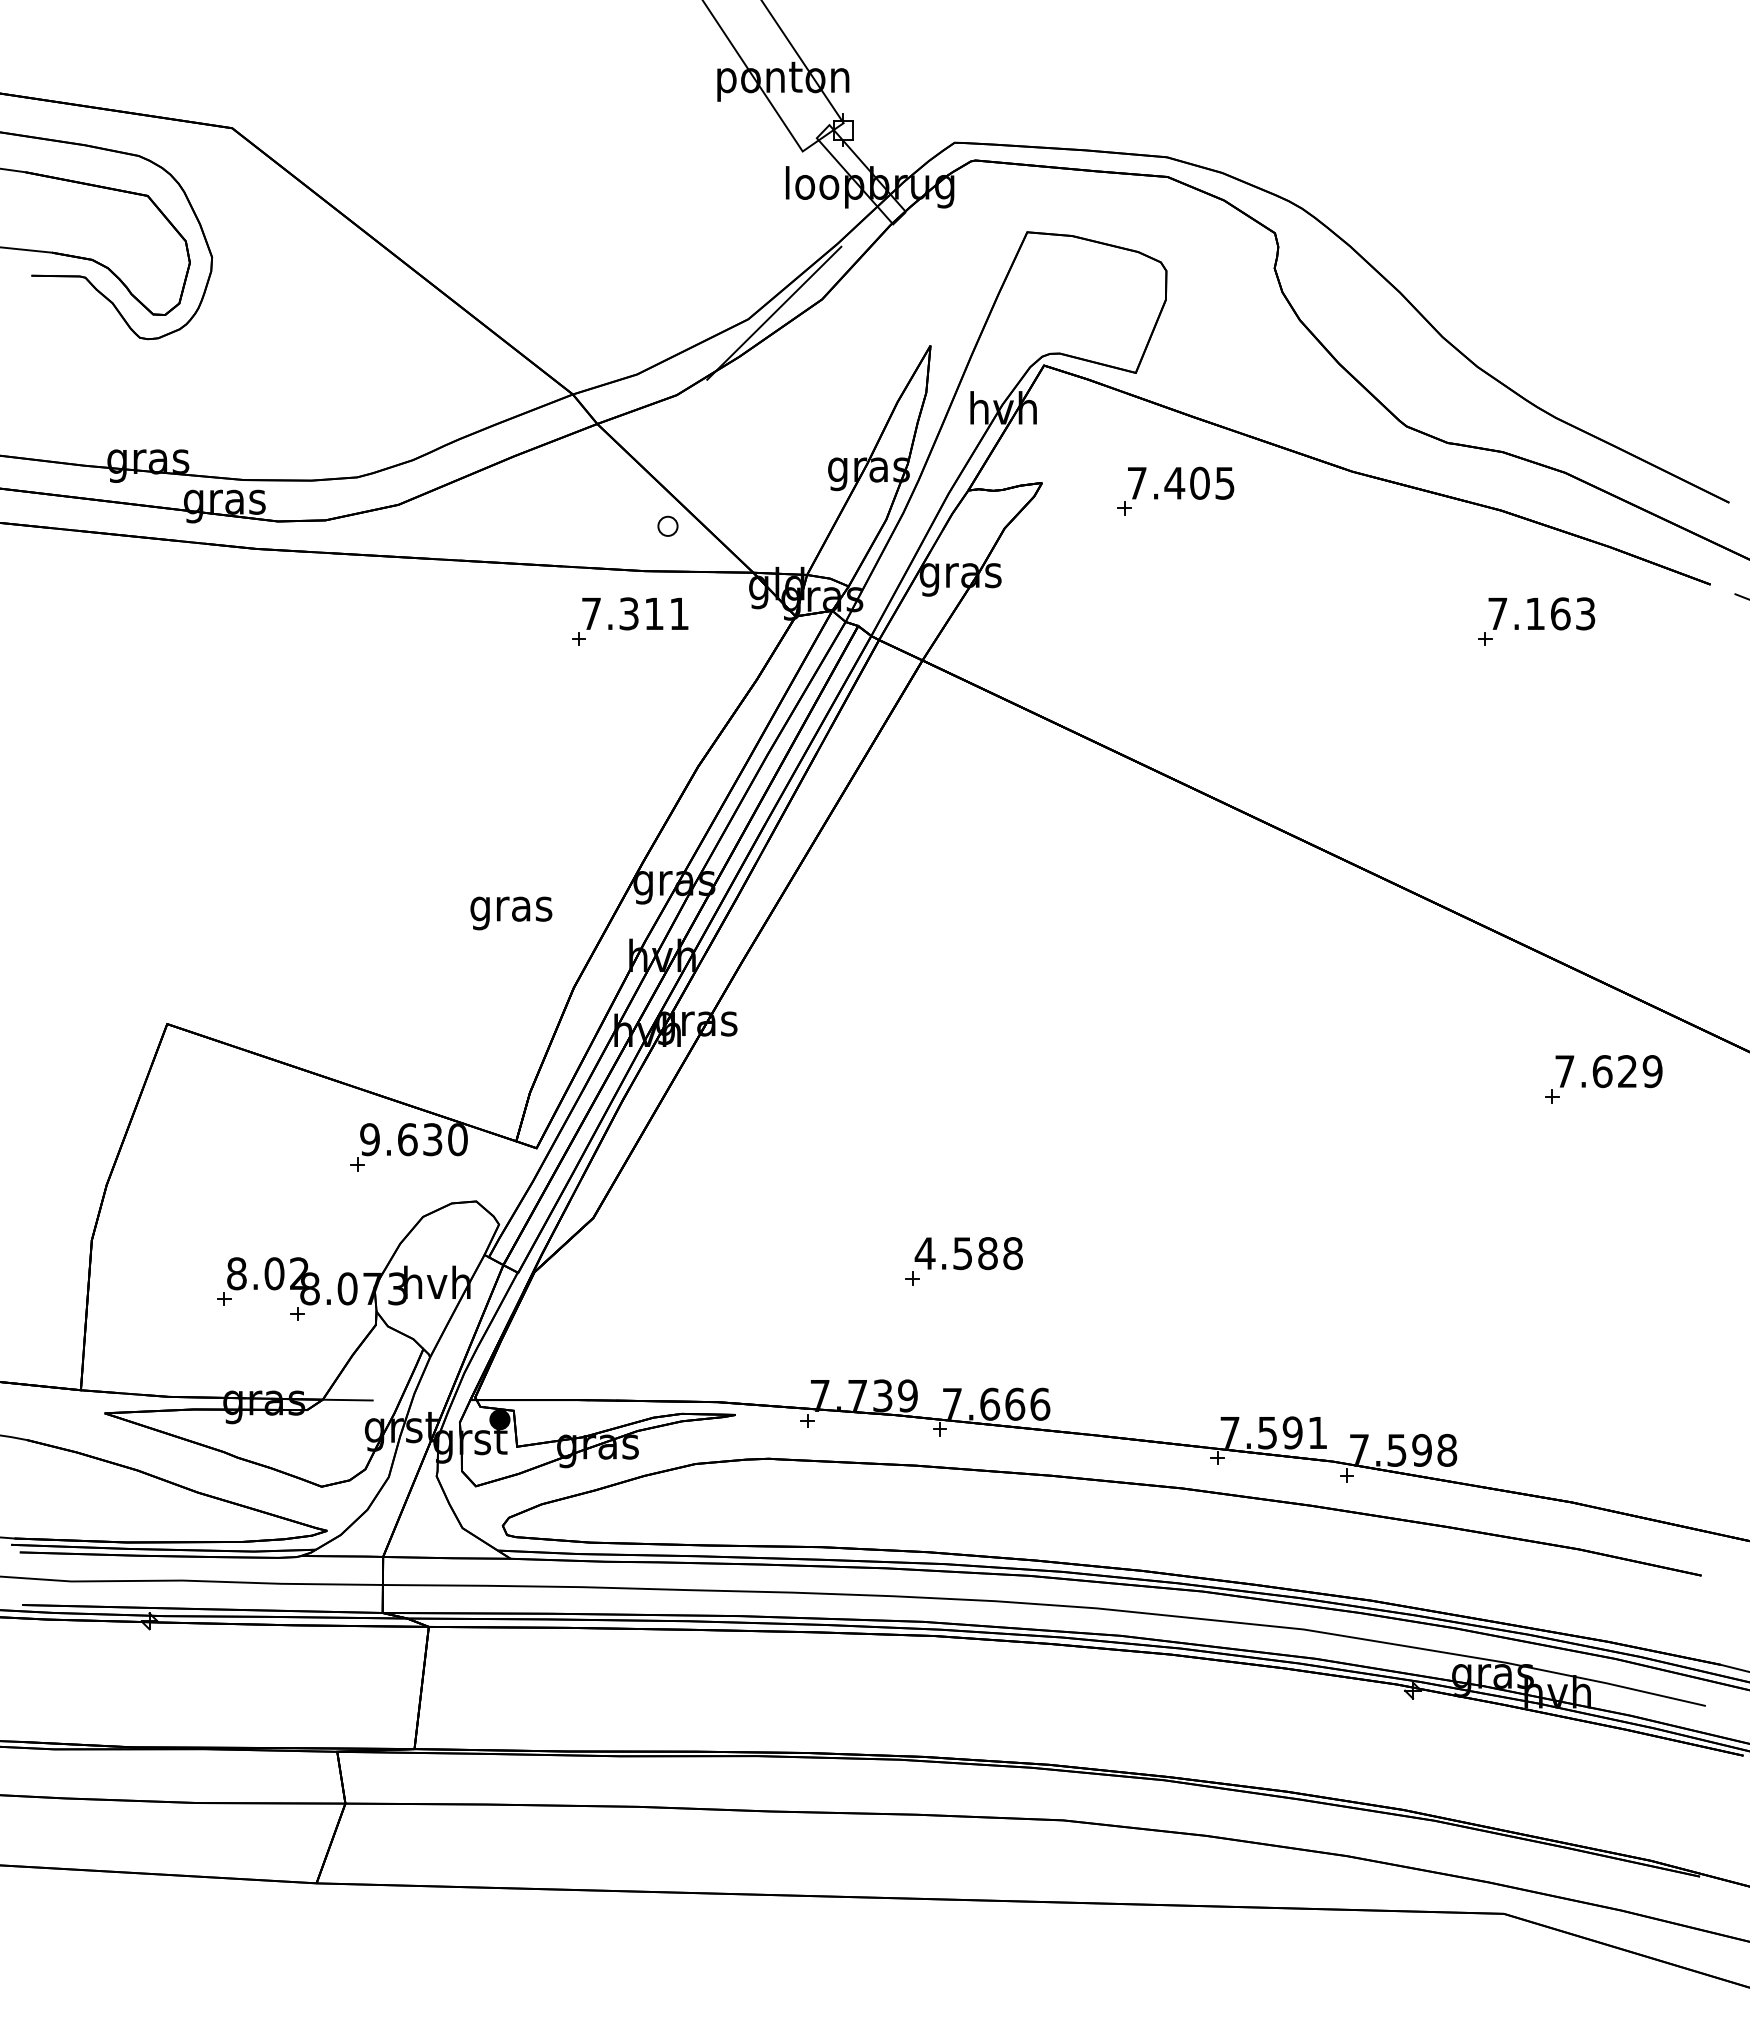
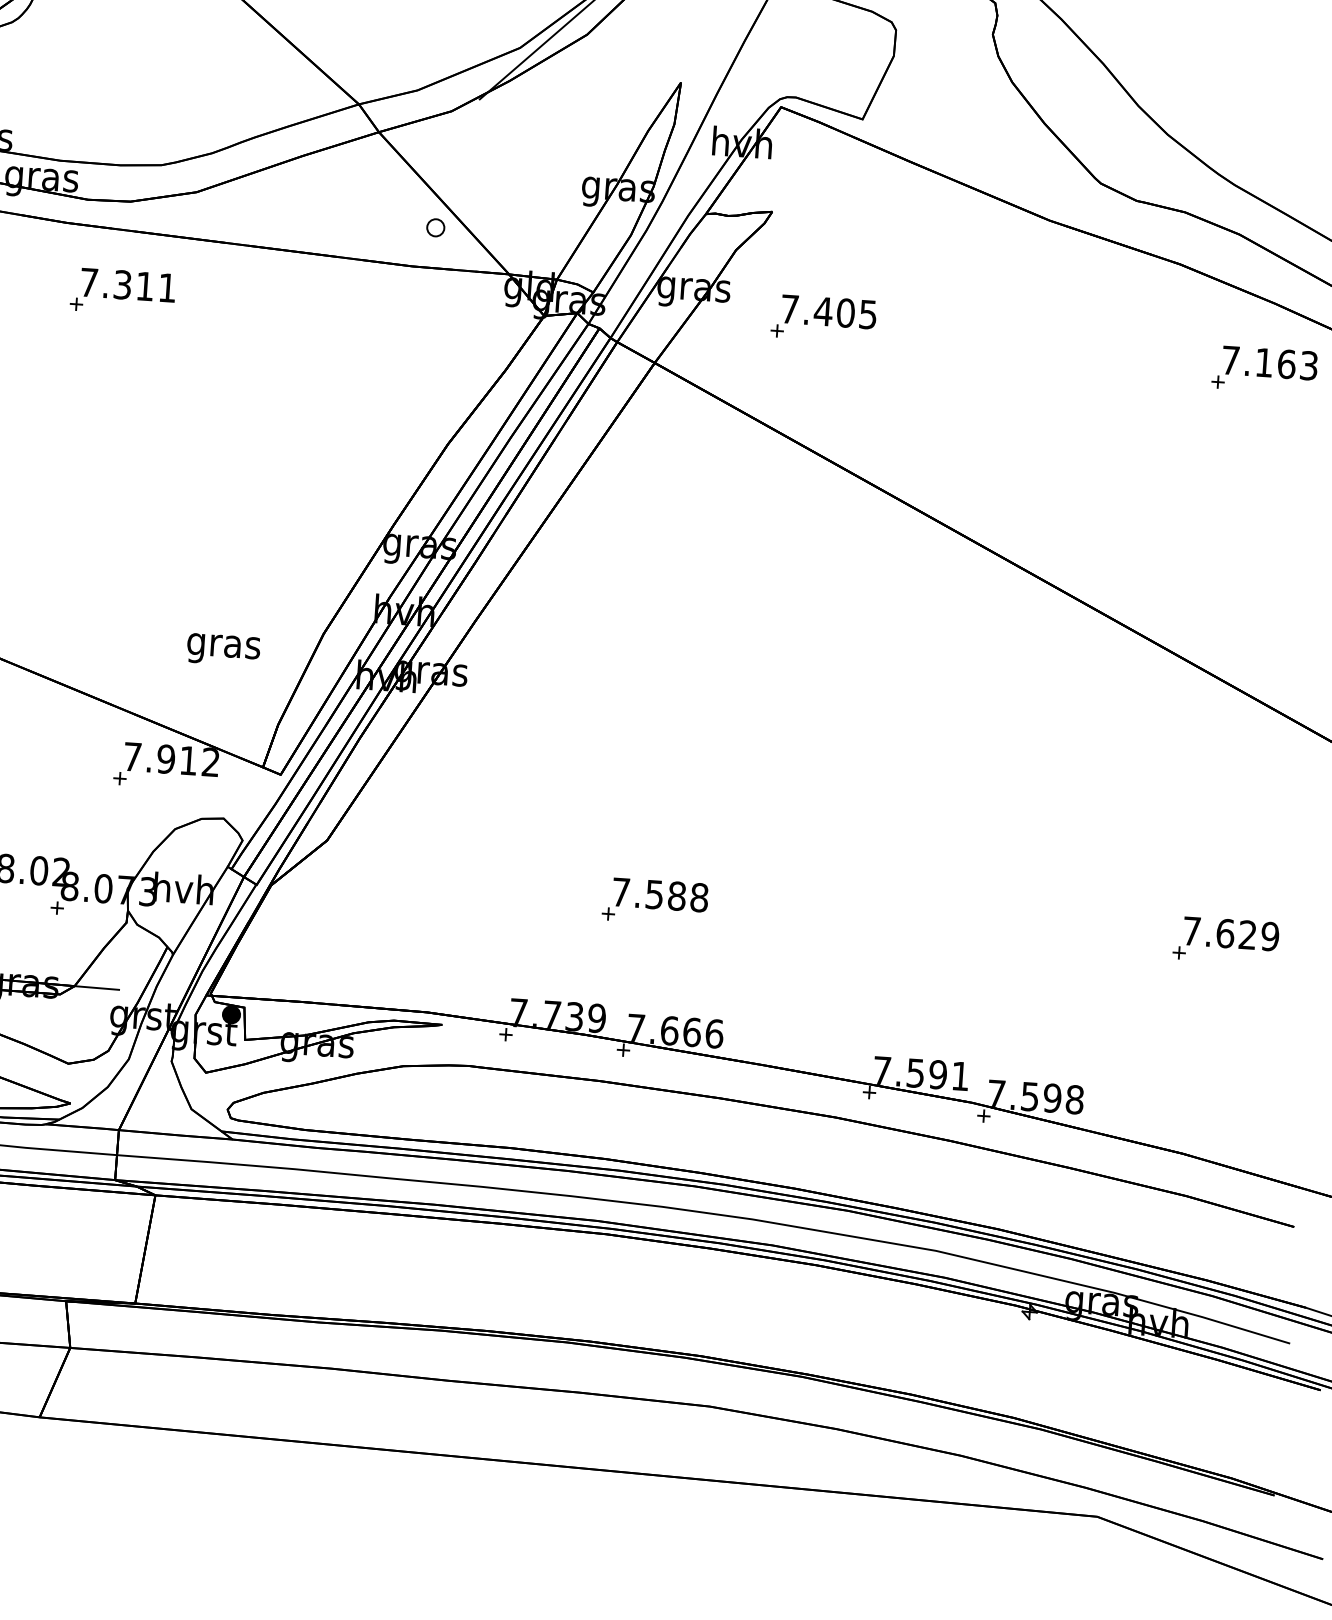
part: (1175, 490) -> (823, 318), moved
part: (630, 621) -> (123, 291), moved
part: (1536, 621) -> (1264, 369), moved
text: (511, 913) -> (223, 650), moved
part: (1603, 1079) -> (1225, 940), moved
text: (413, 1139) -> (171, 759), 9.630 -> 7.912
text: (924, 1253) -> (620, 892), 4.588 -> 7.588

